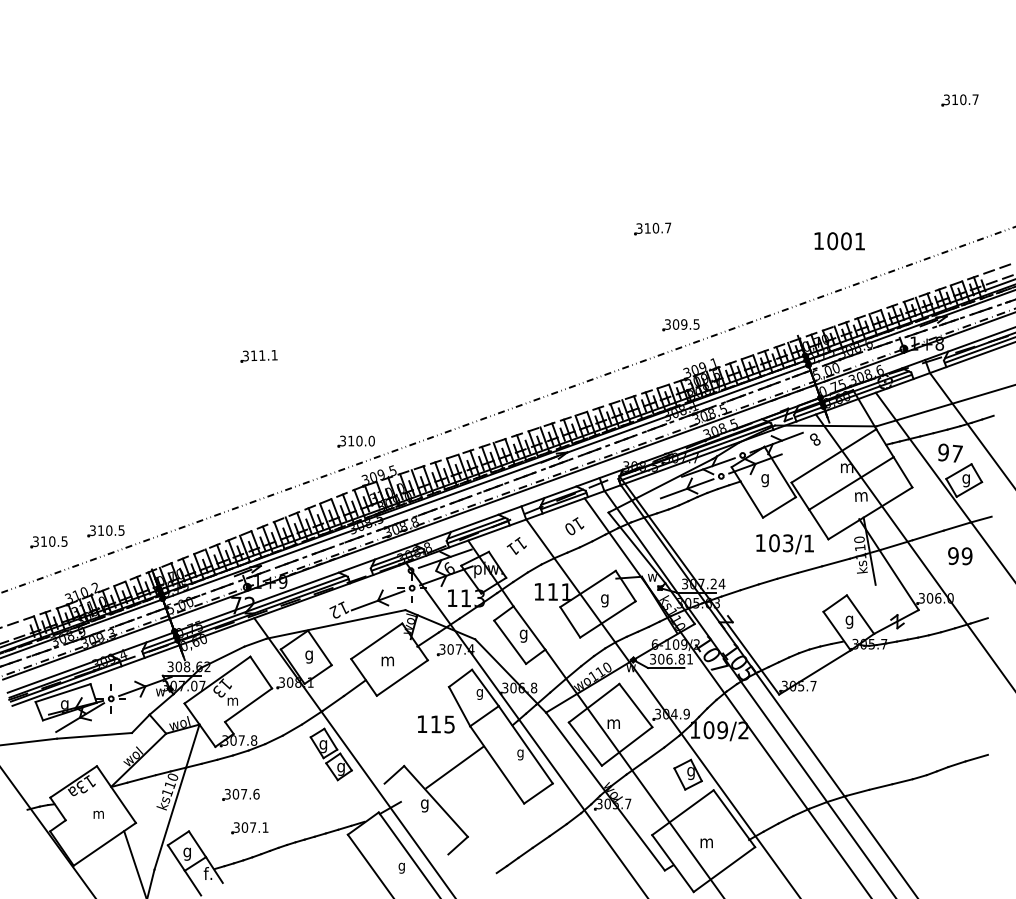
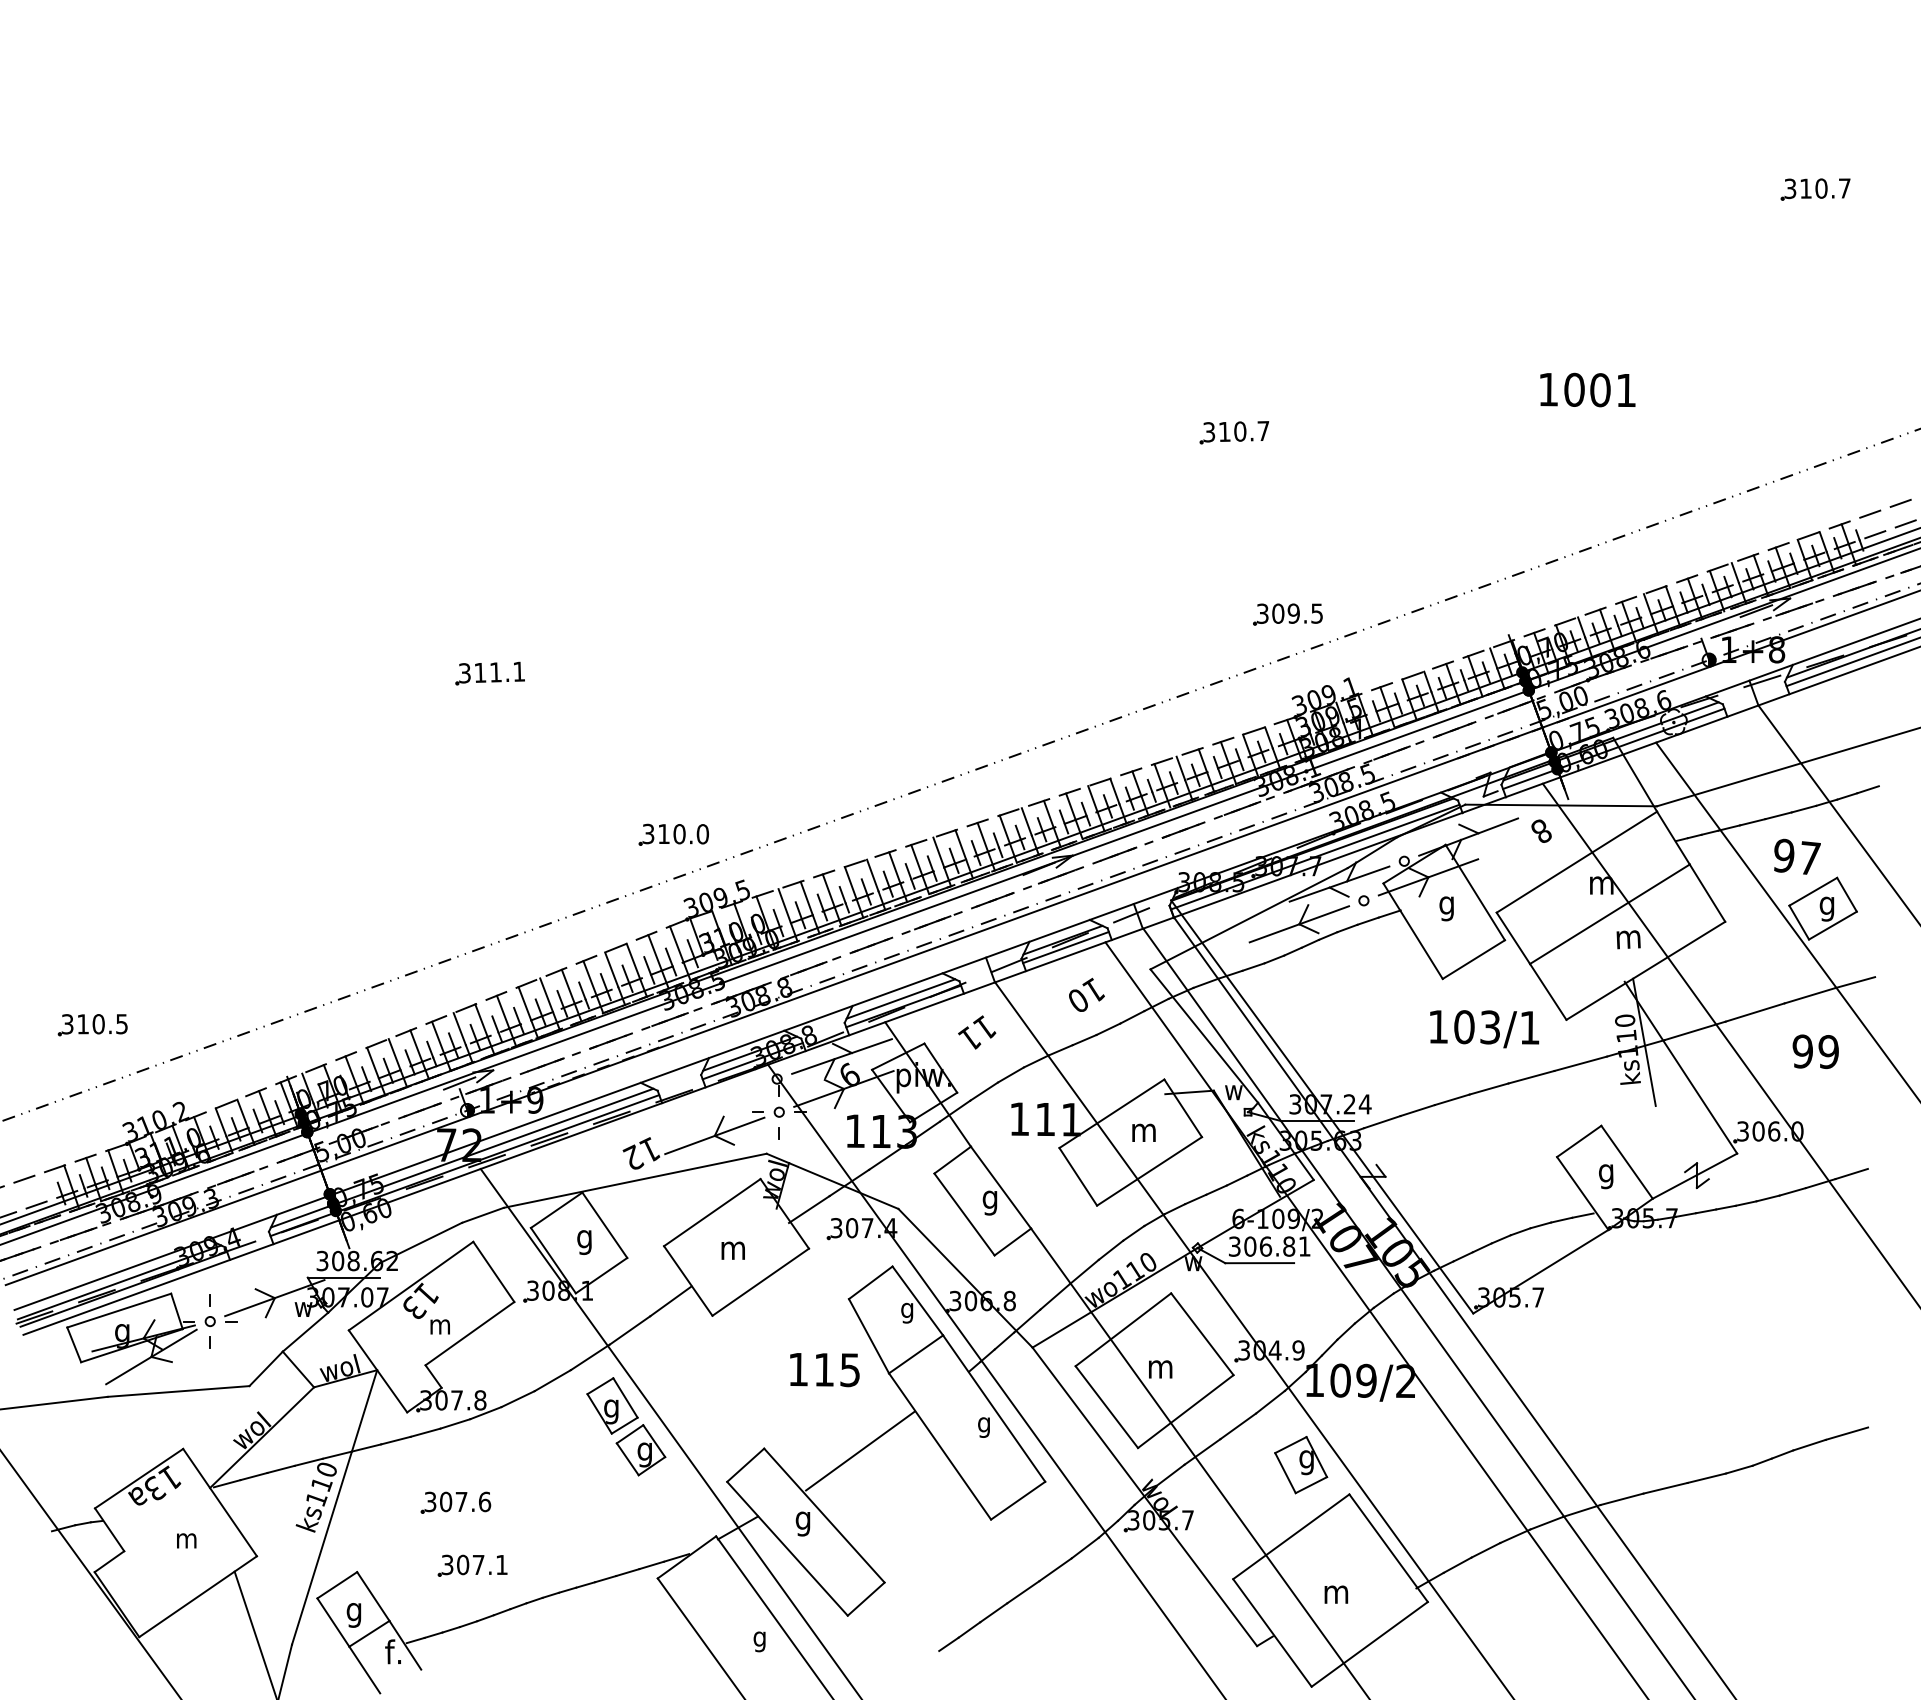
text: (839, 241) -> (1587, 390), moved
part: (105, 531) -> (199, 1005), removed
text: (604, 600) -> (1142, 1135), g -> m
line: (416, 818) -> (787, 1547), added

